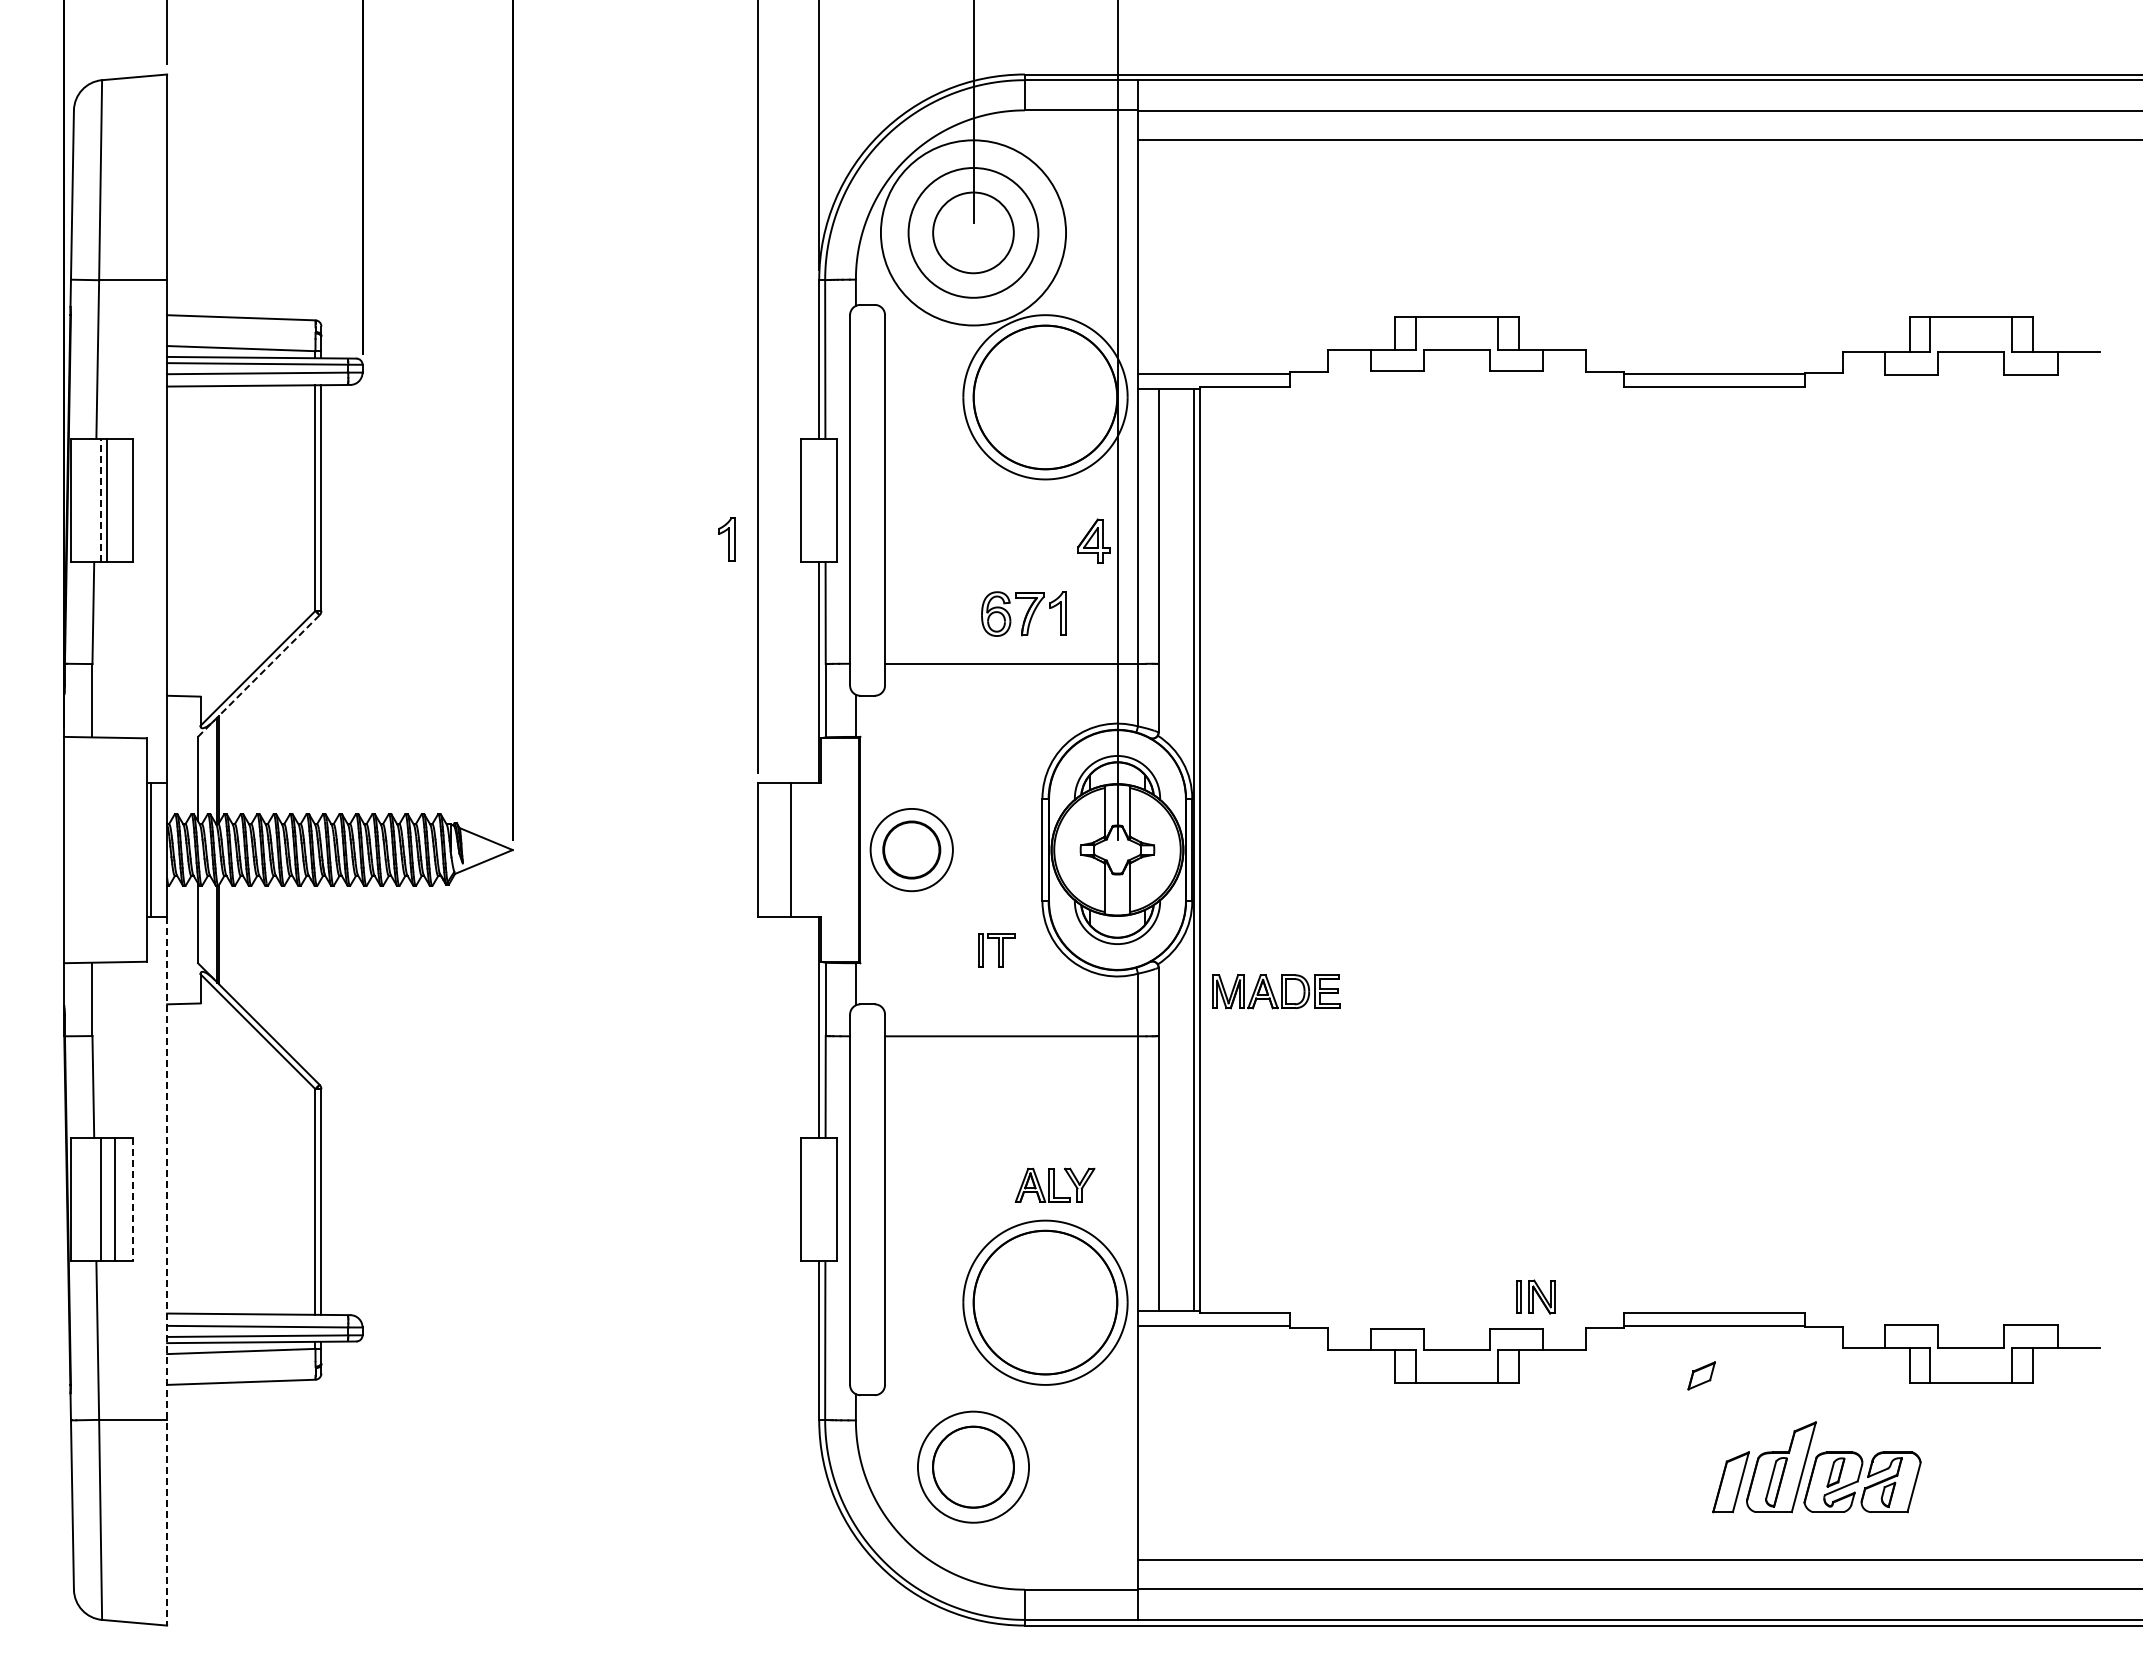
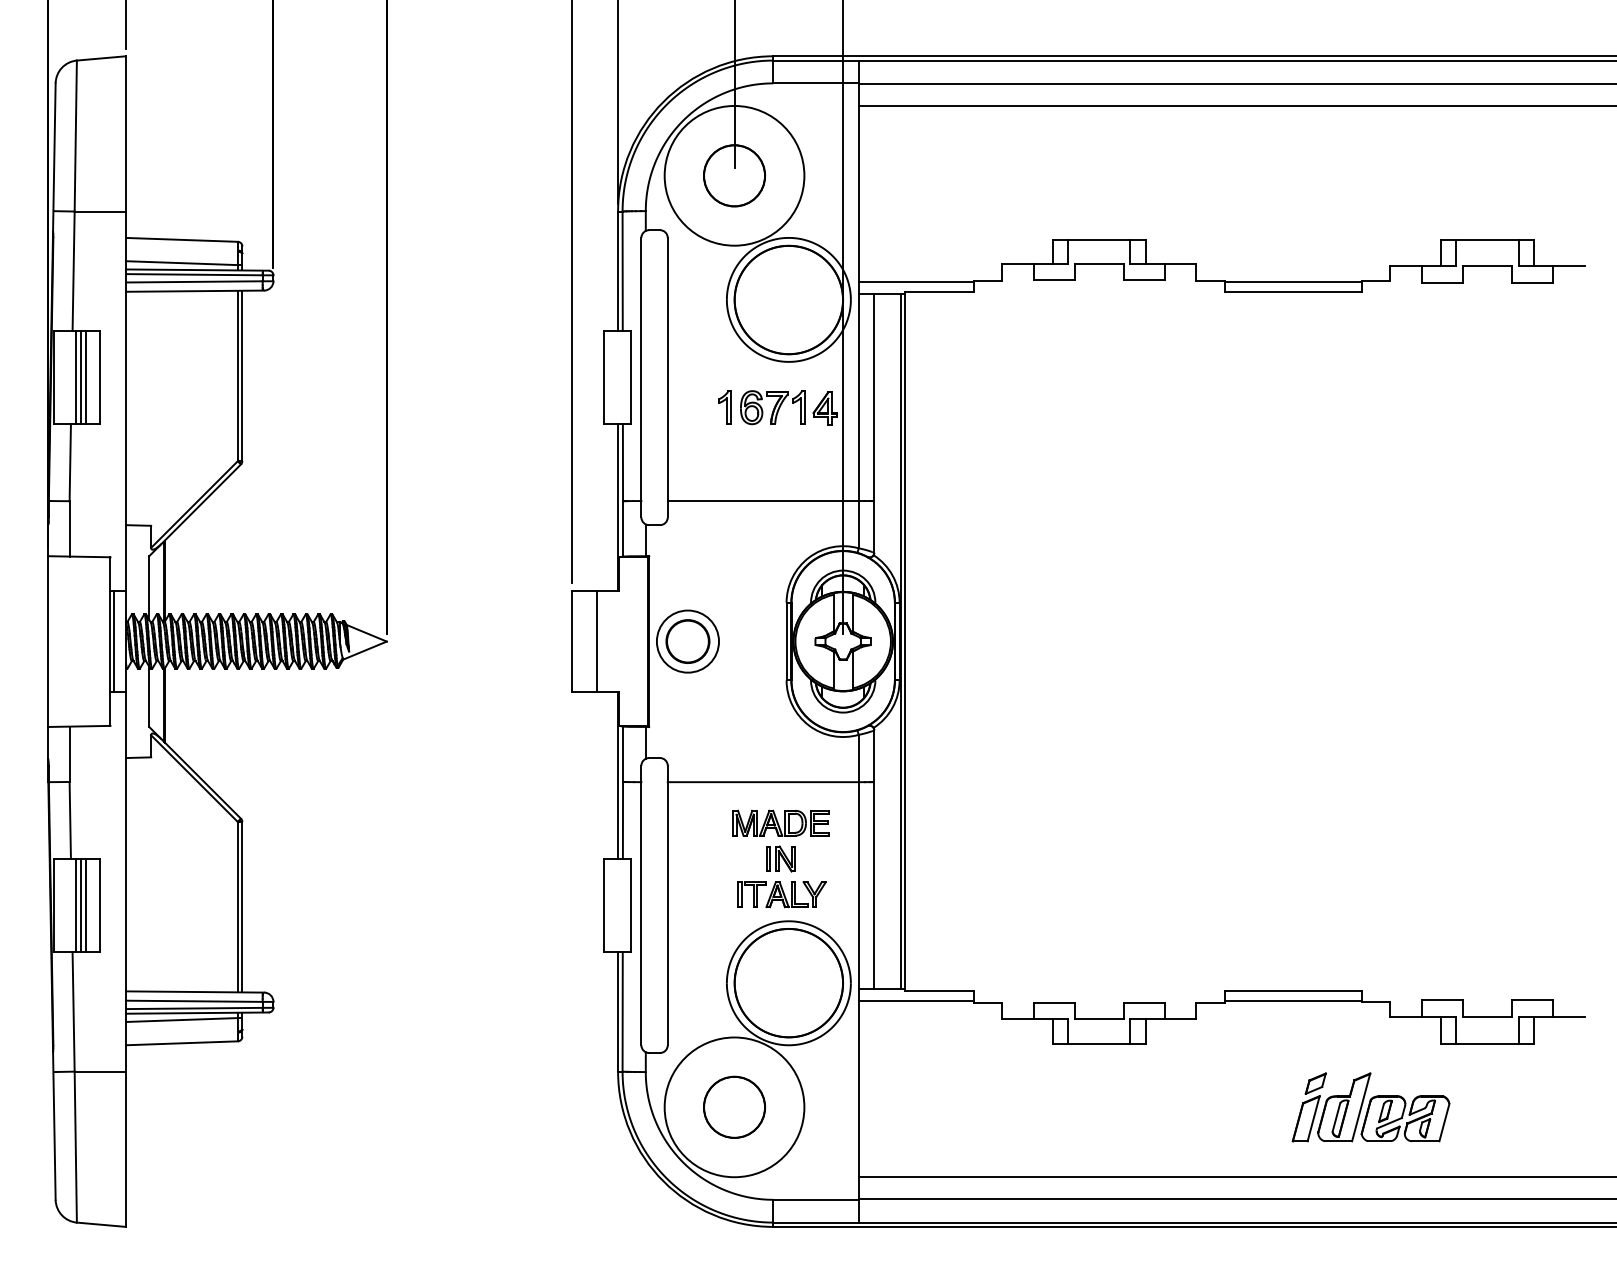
circle: (973, 232) -> (734, 175), size x0.62
line: (101, 500) -> (76, 377), dashed -> solid
line: (114, 500) -> (86, 377), added
part: (726, 539) -> (724, 407), moved
part: (1023, 613) -> (772, 407), moved
line: (259, 675) -> (195, 509), dashed -> solid
part: (996, 950) -> (751, 894), moved
part: (1276, 991) -> (781, 823), moved
line: (107, 1199) -> (80, 905), added
line: (133, 1199) -> (100, 905), dashed -> solid
line: (167, 1271) -> (126, 959), dashed -> solid
part: (1535, 1296) -> (780, 858), moved
part: (1701, 1375) -> (1315, 1083), moved
circle: (973, 1466) -> (734, 1106), size x1.67

